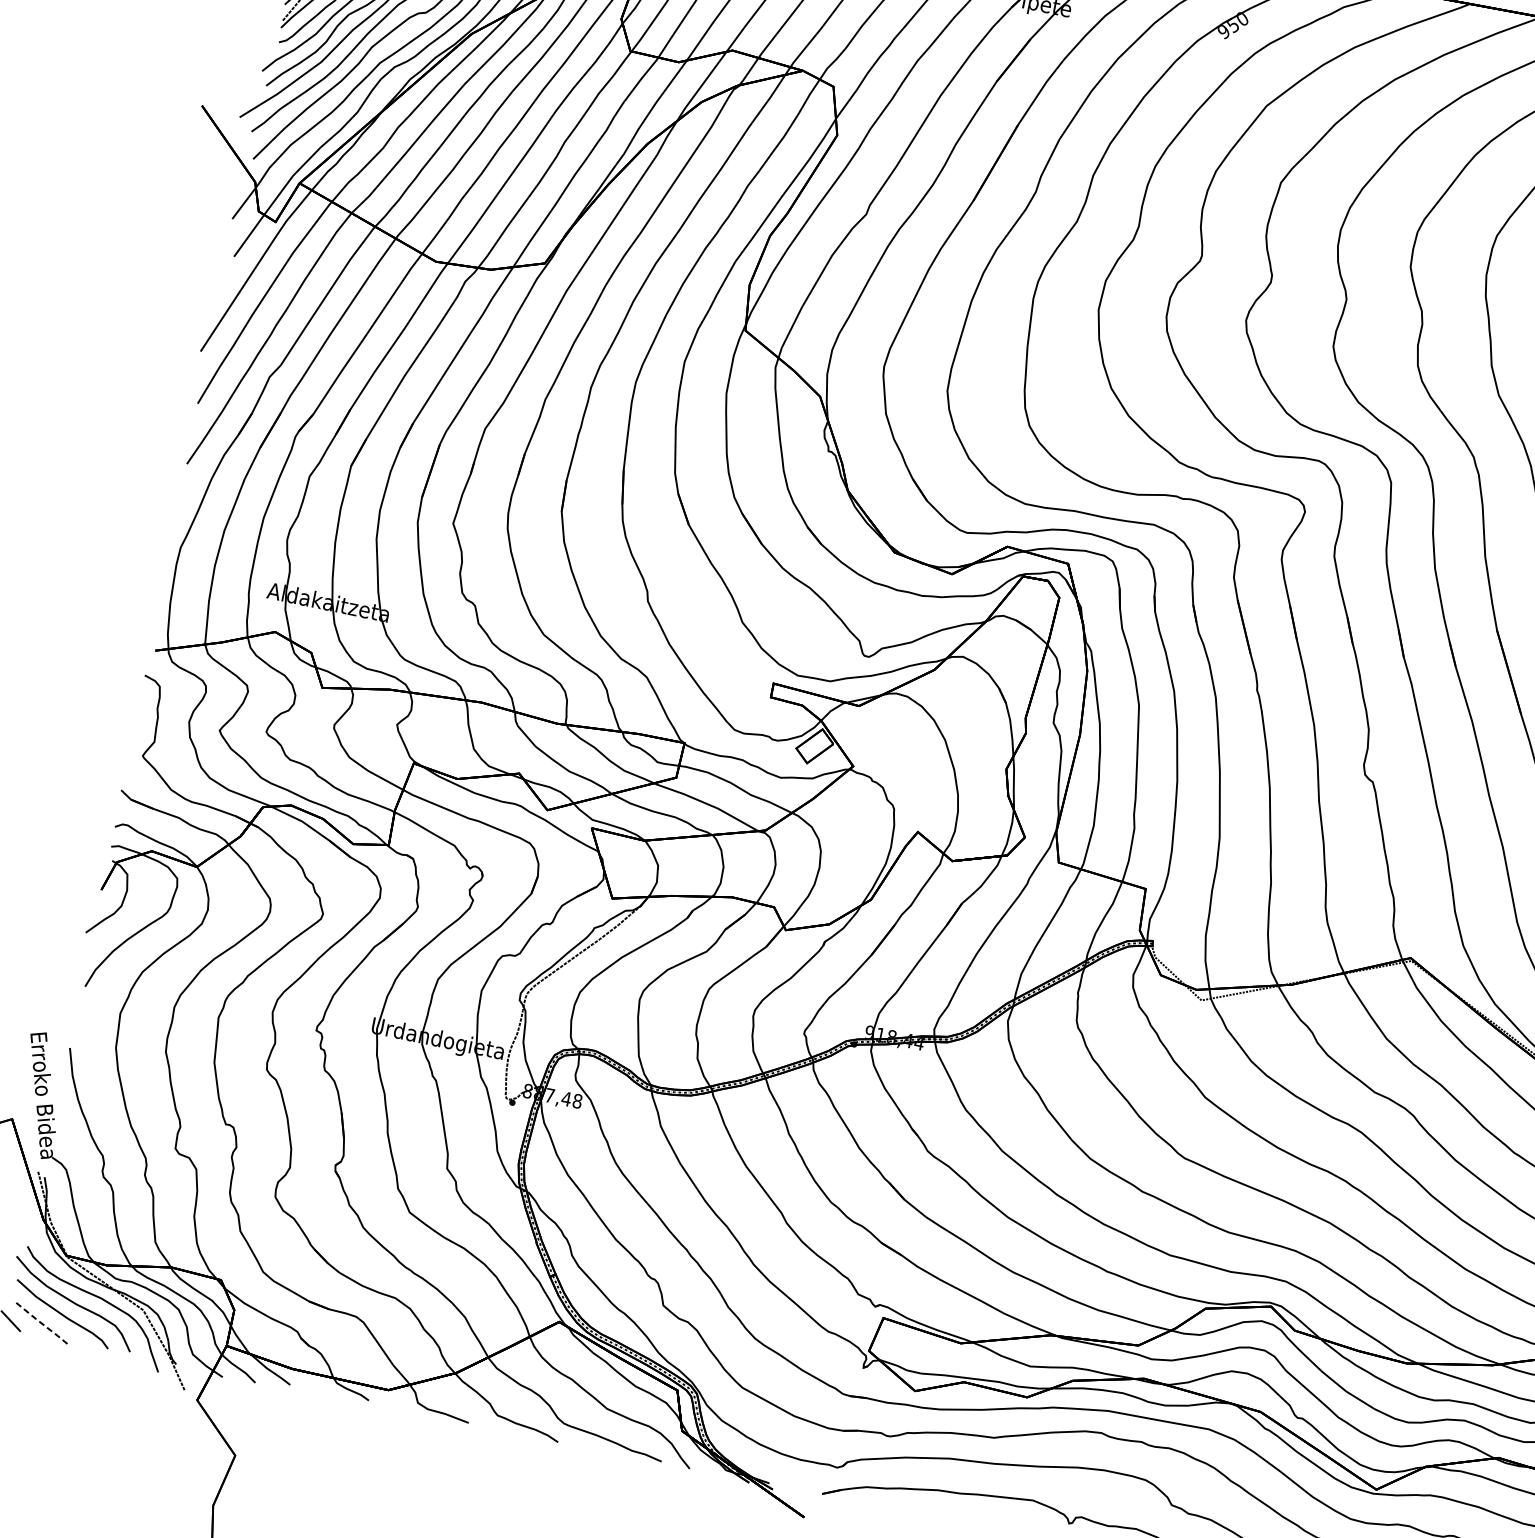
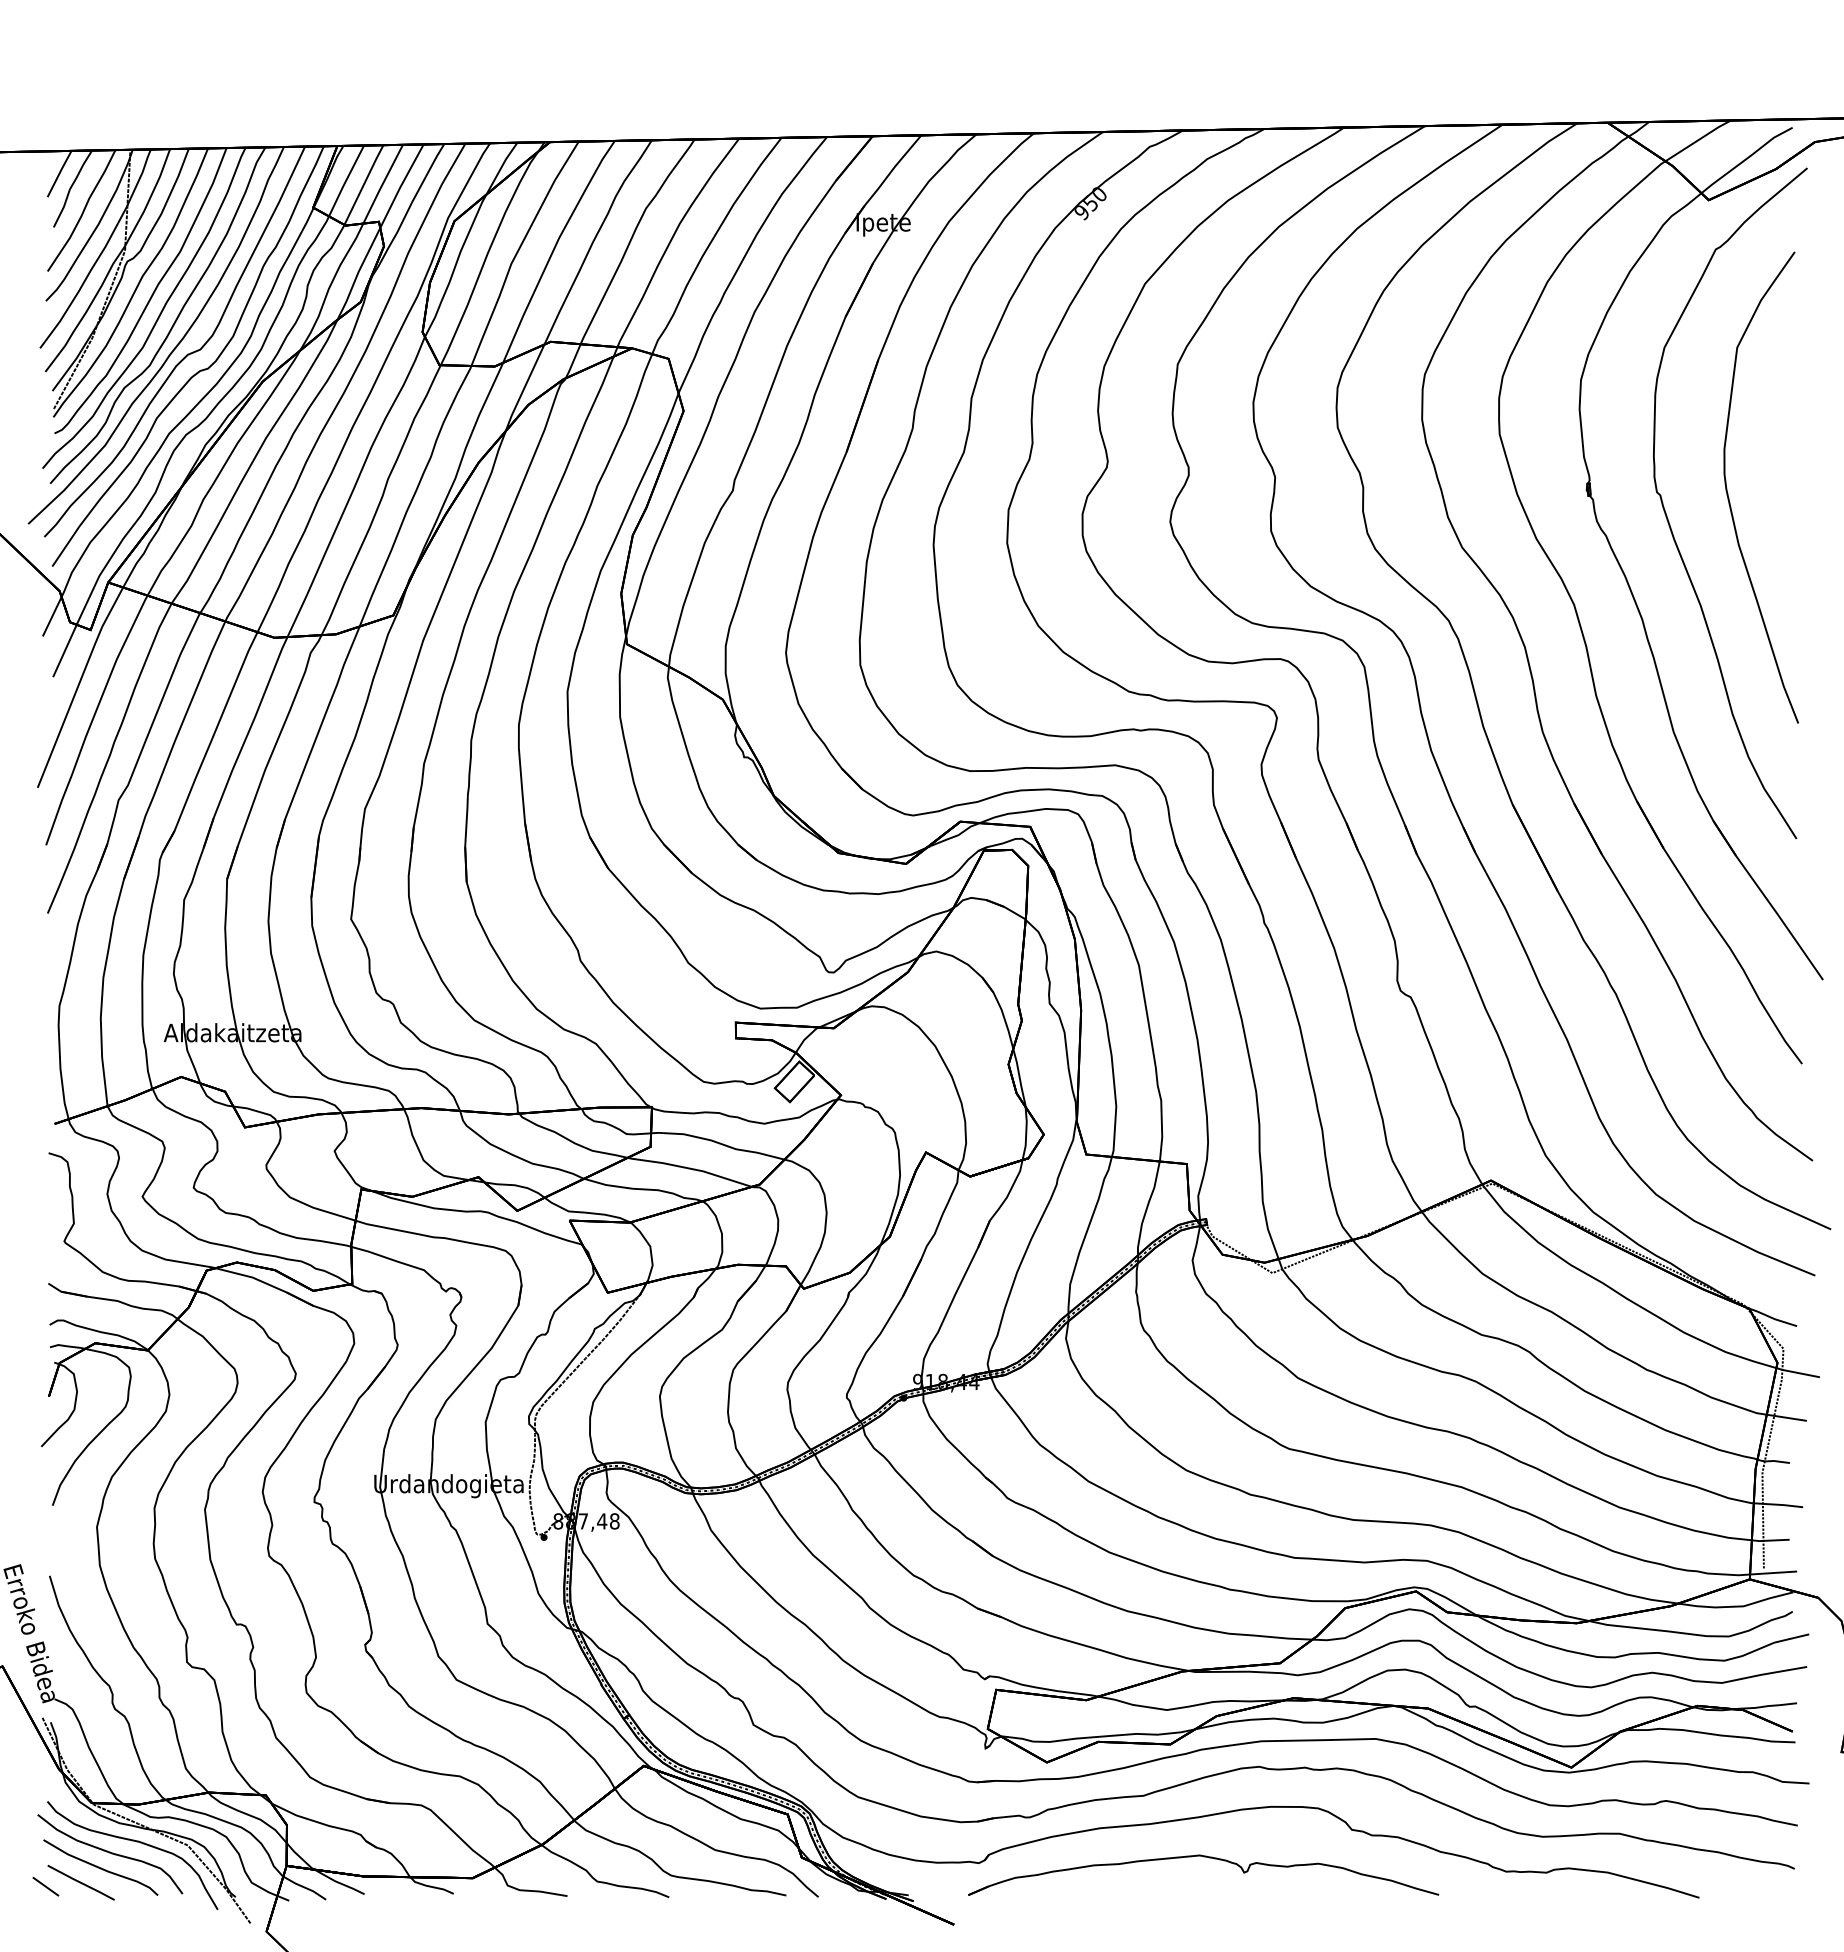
line: (42, 1324) -> (81, 1883), dashed -> solid

